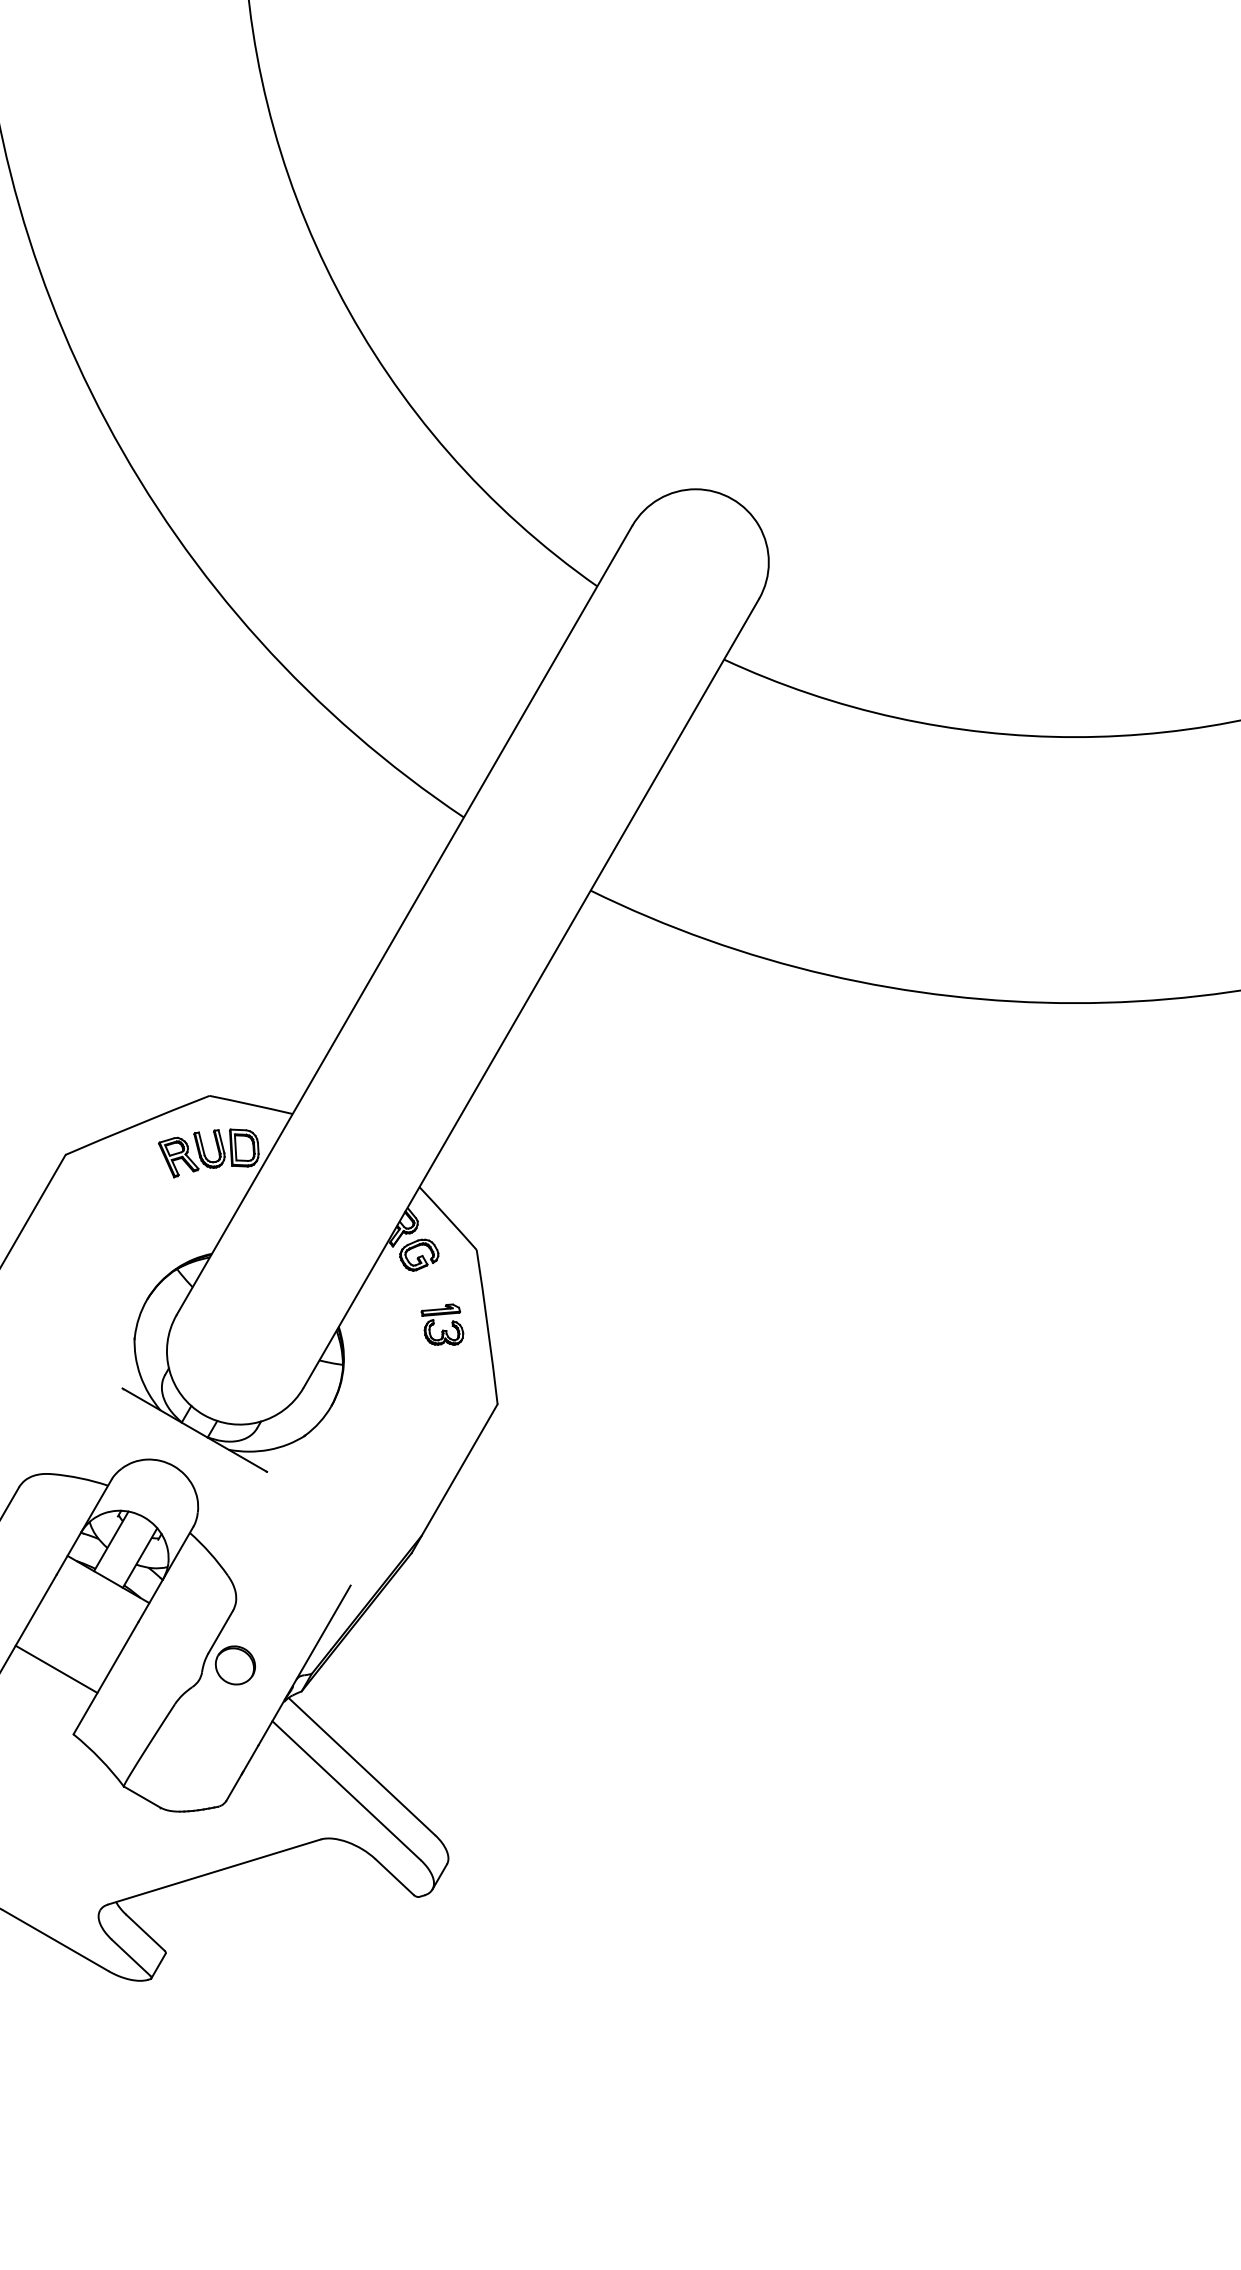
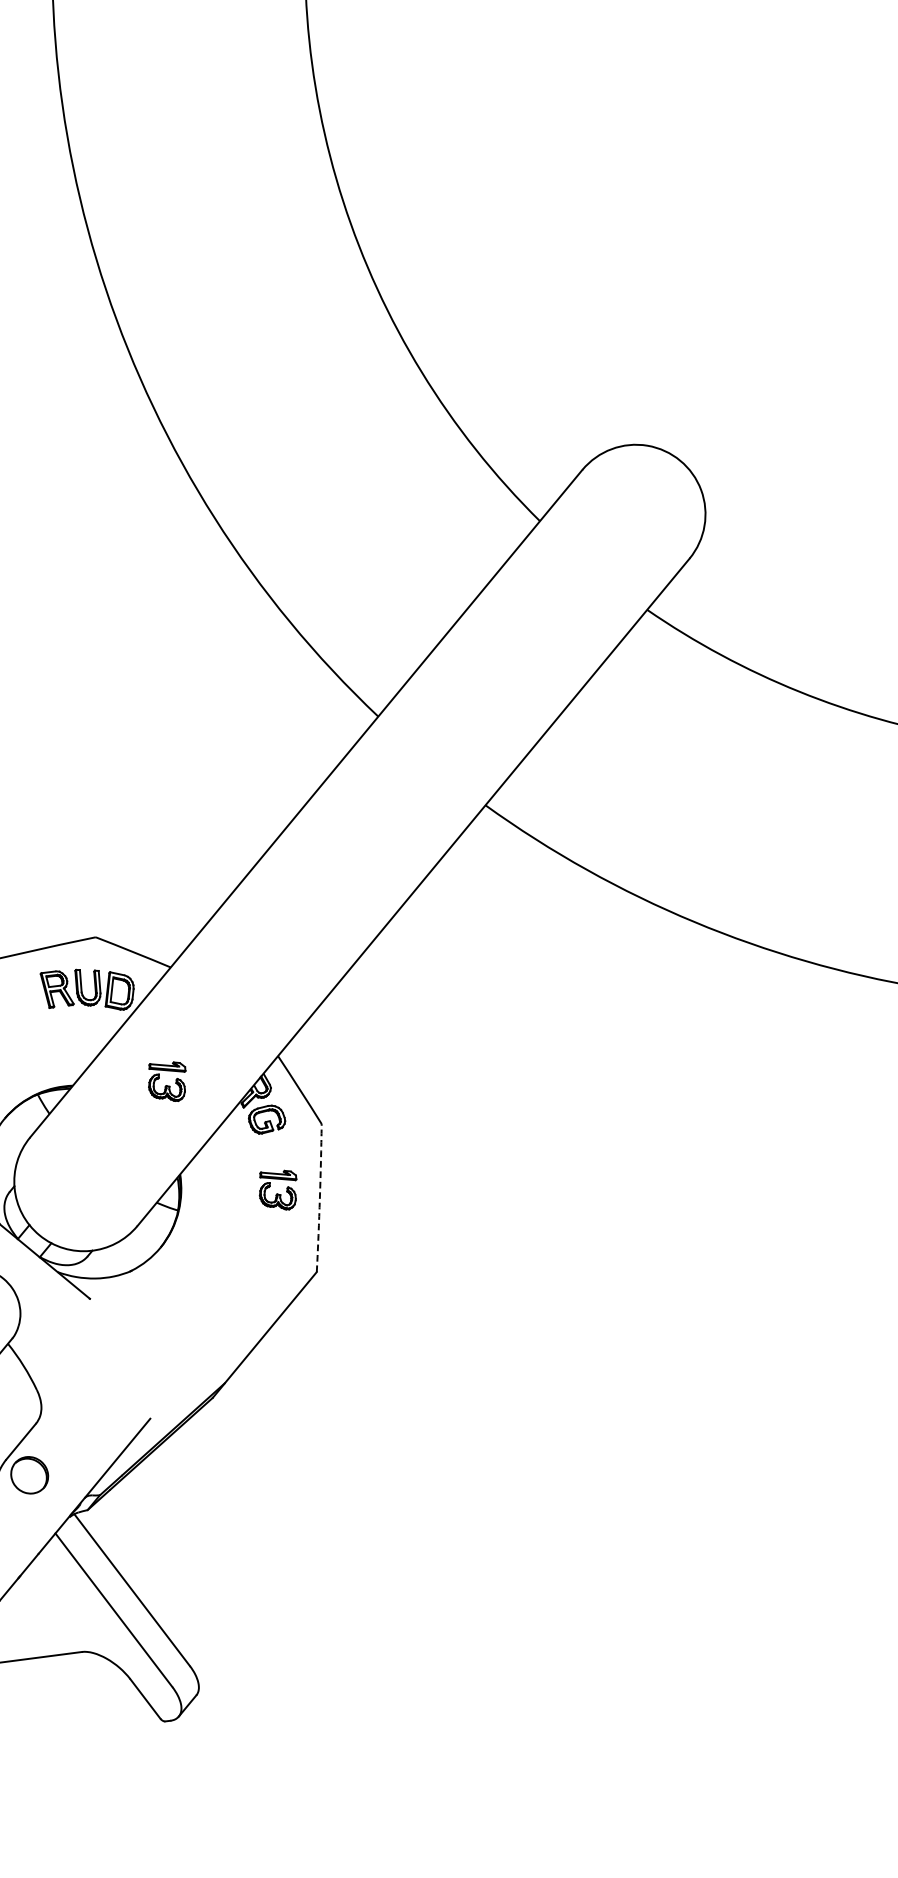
part: (308, 1231) -> (166, 1080), added
arc: (487, 1327) -> (319, 1198), solid -> dashed

